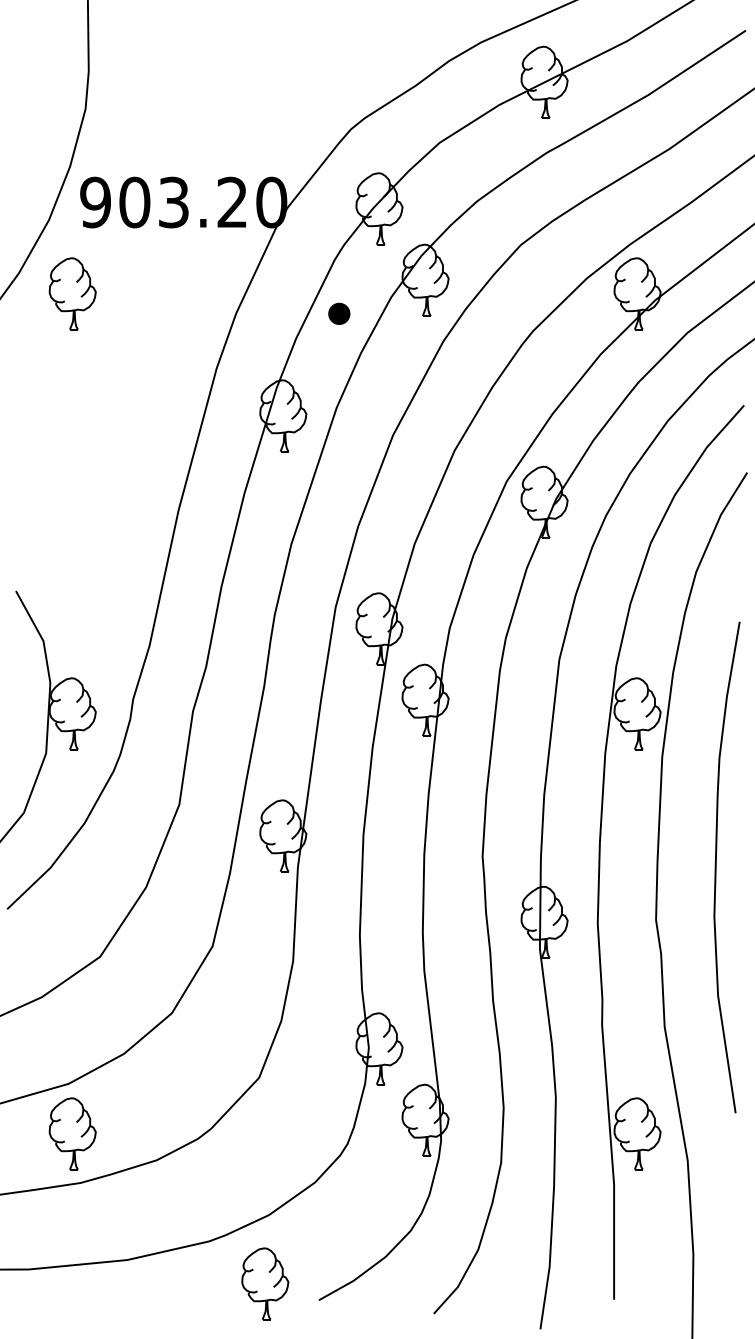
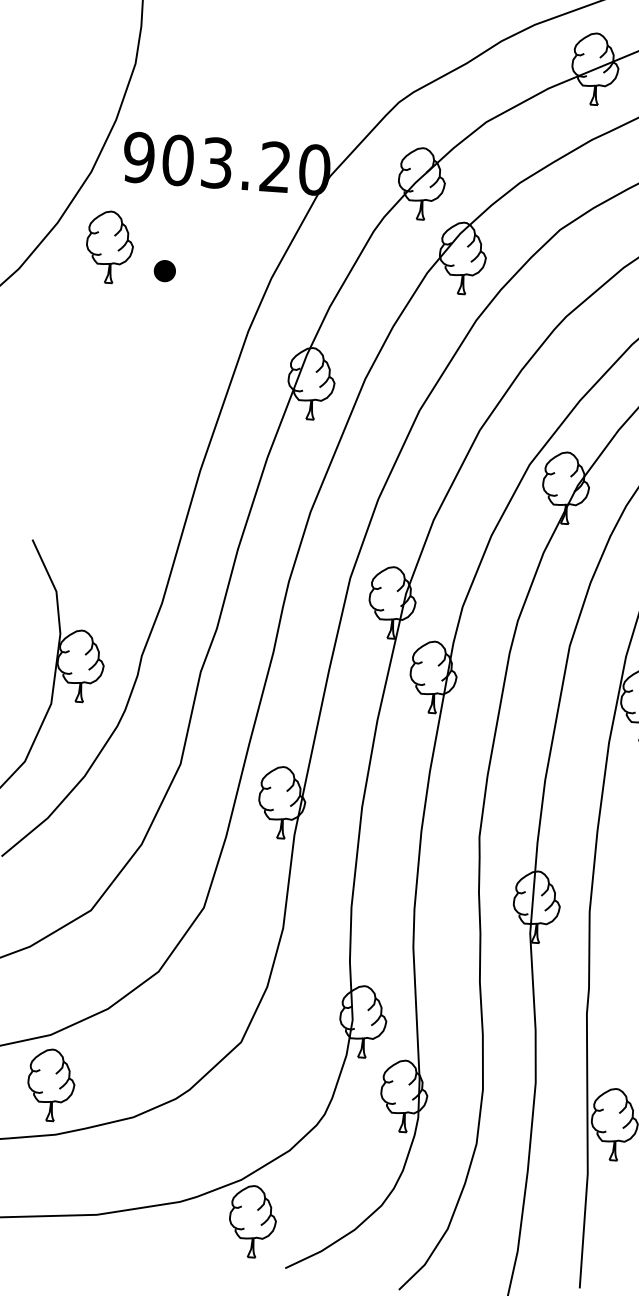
part: (339, 313) -> (165, 270), moved
part: (265, 1283) -> (253, 1221), moved

